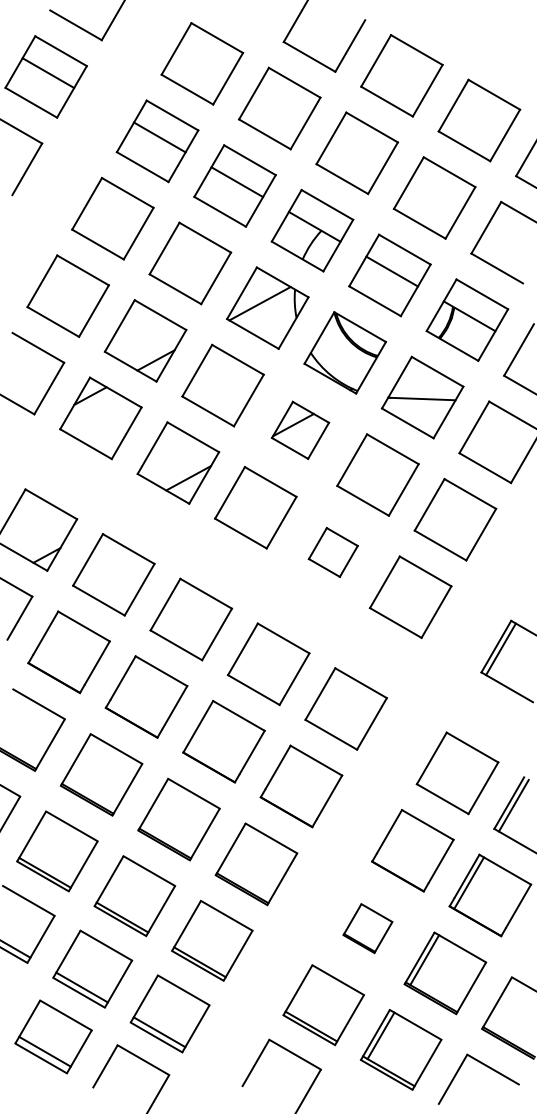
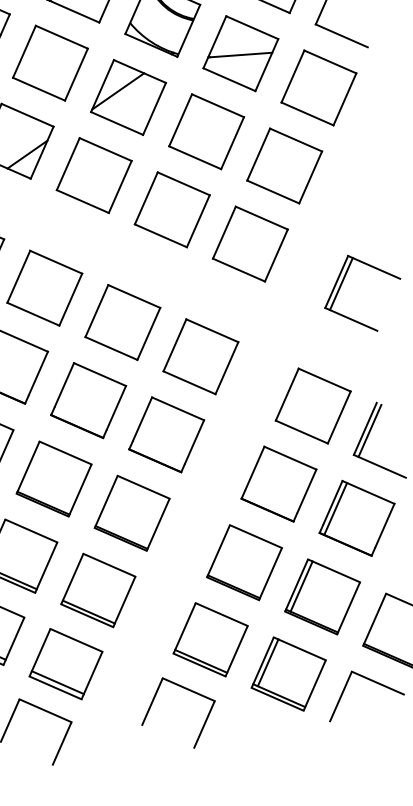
part: (300, 430) -> (128, 97), size x1.43
part: (333, 552) -> (172, 209), size x1.67
part: (367, 928) -> (244, 562), size x1.67

